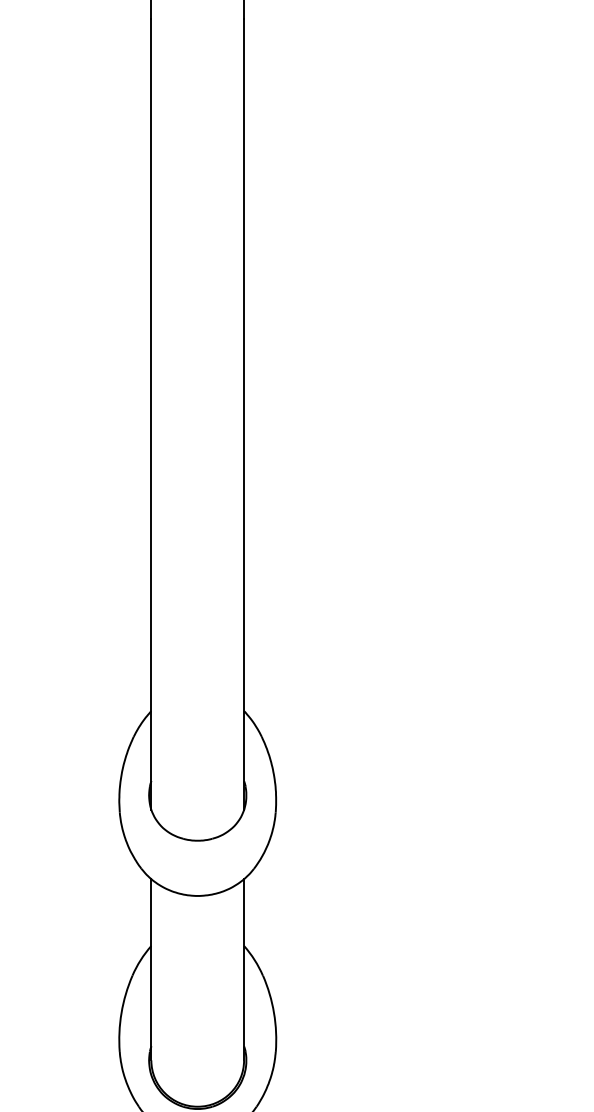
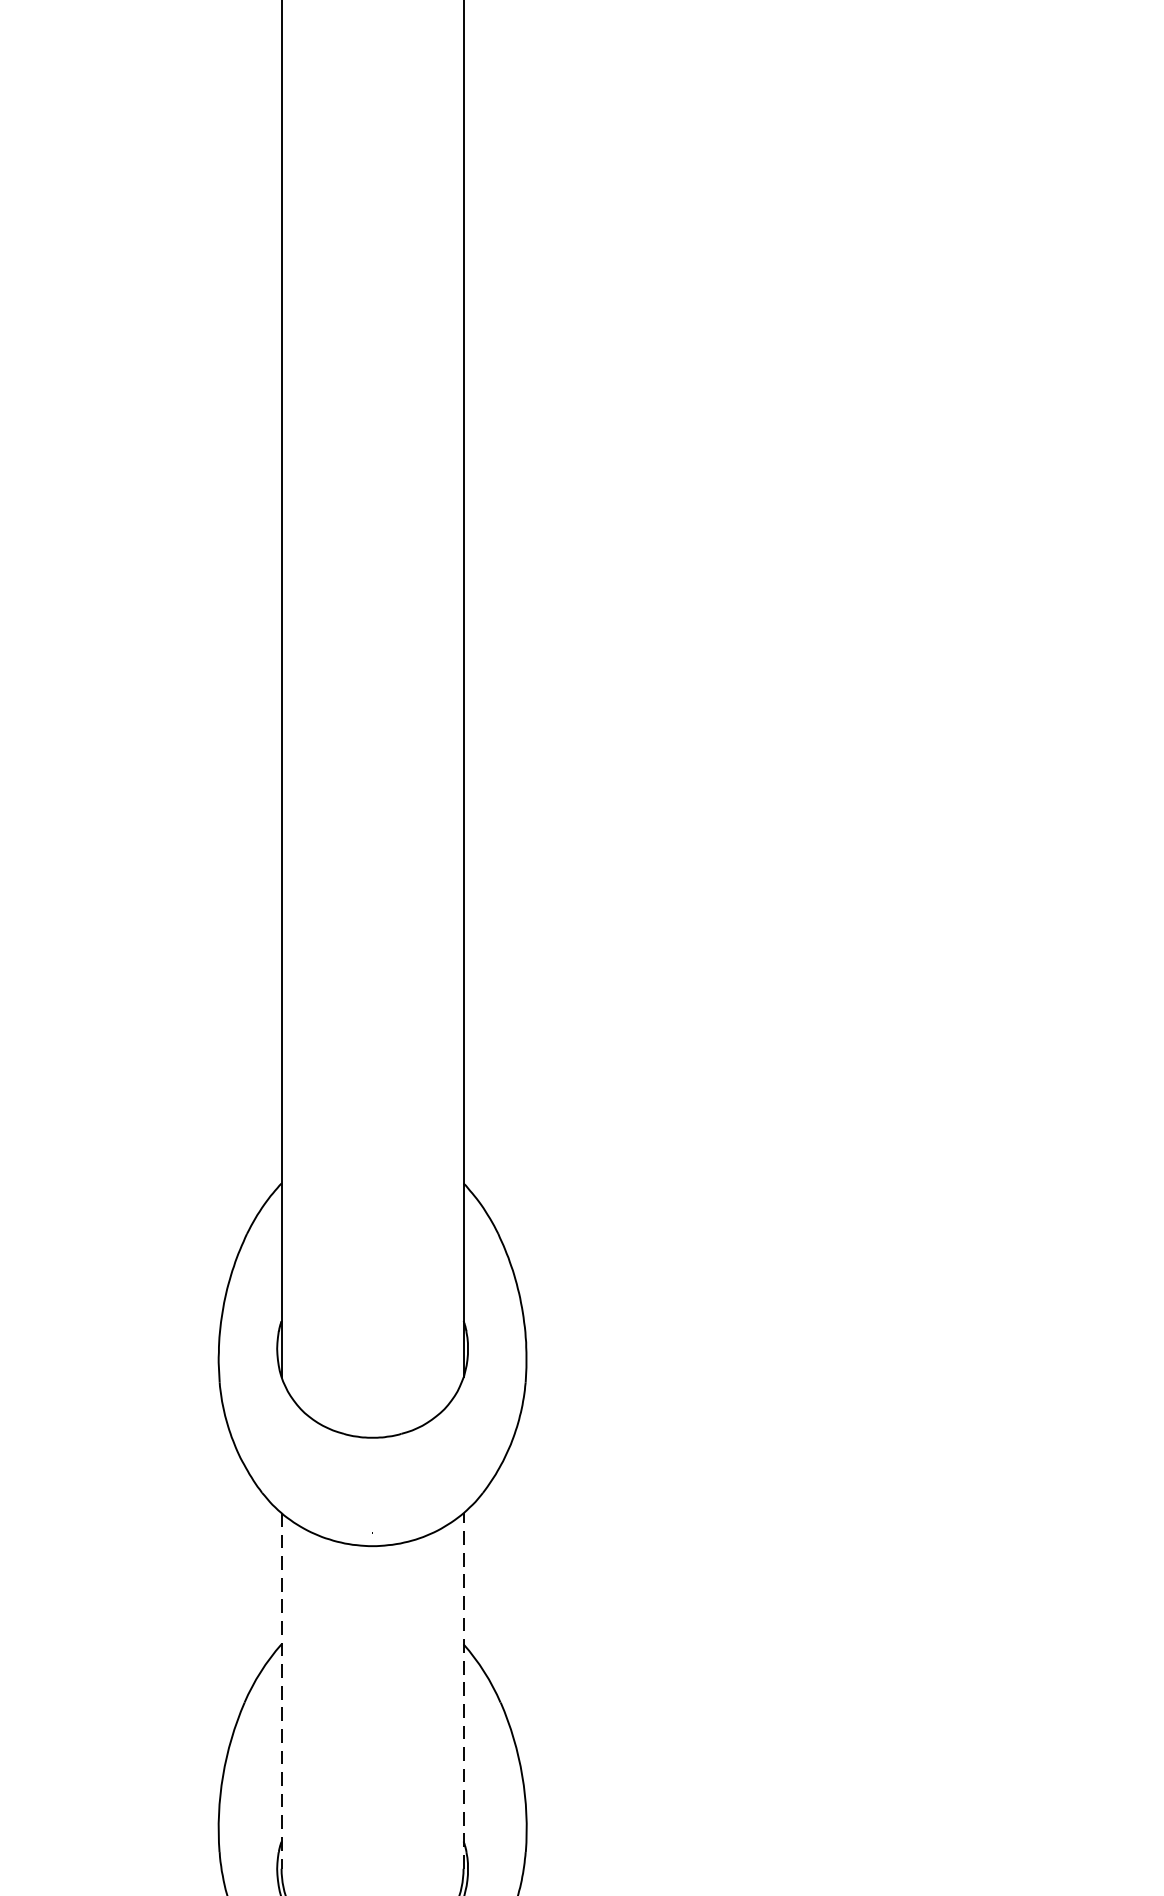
line: (151, 969) -> (281, 1690), solid -> dashed
line: (244, 969) -> (464, 1690), solid -> dashed

